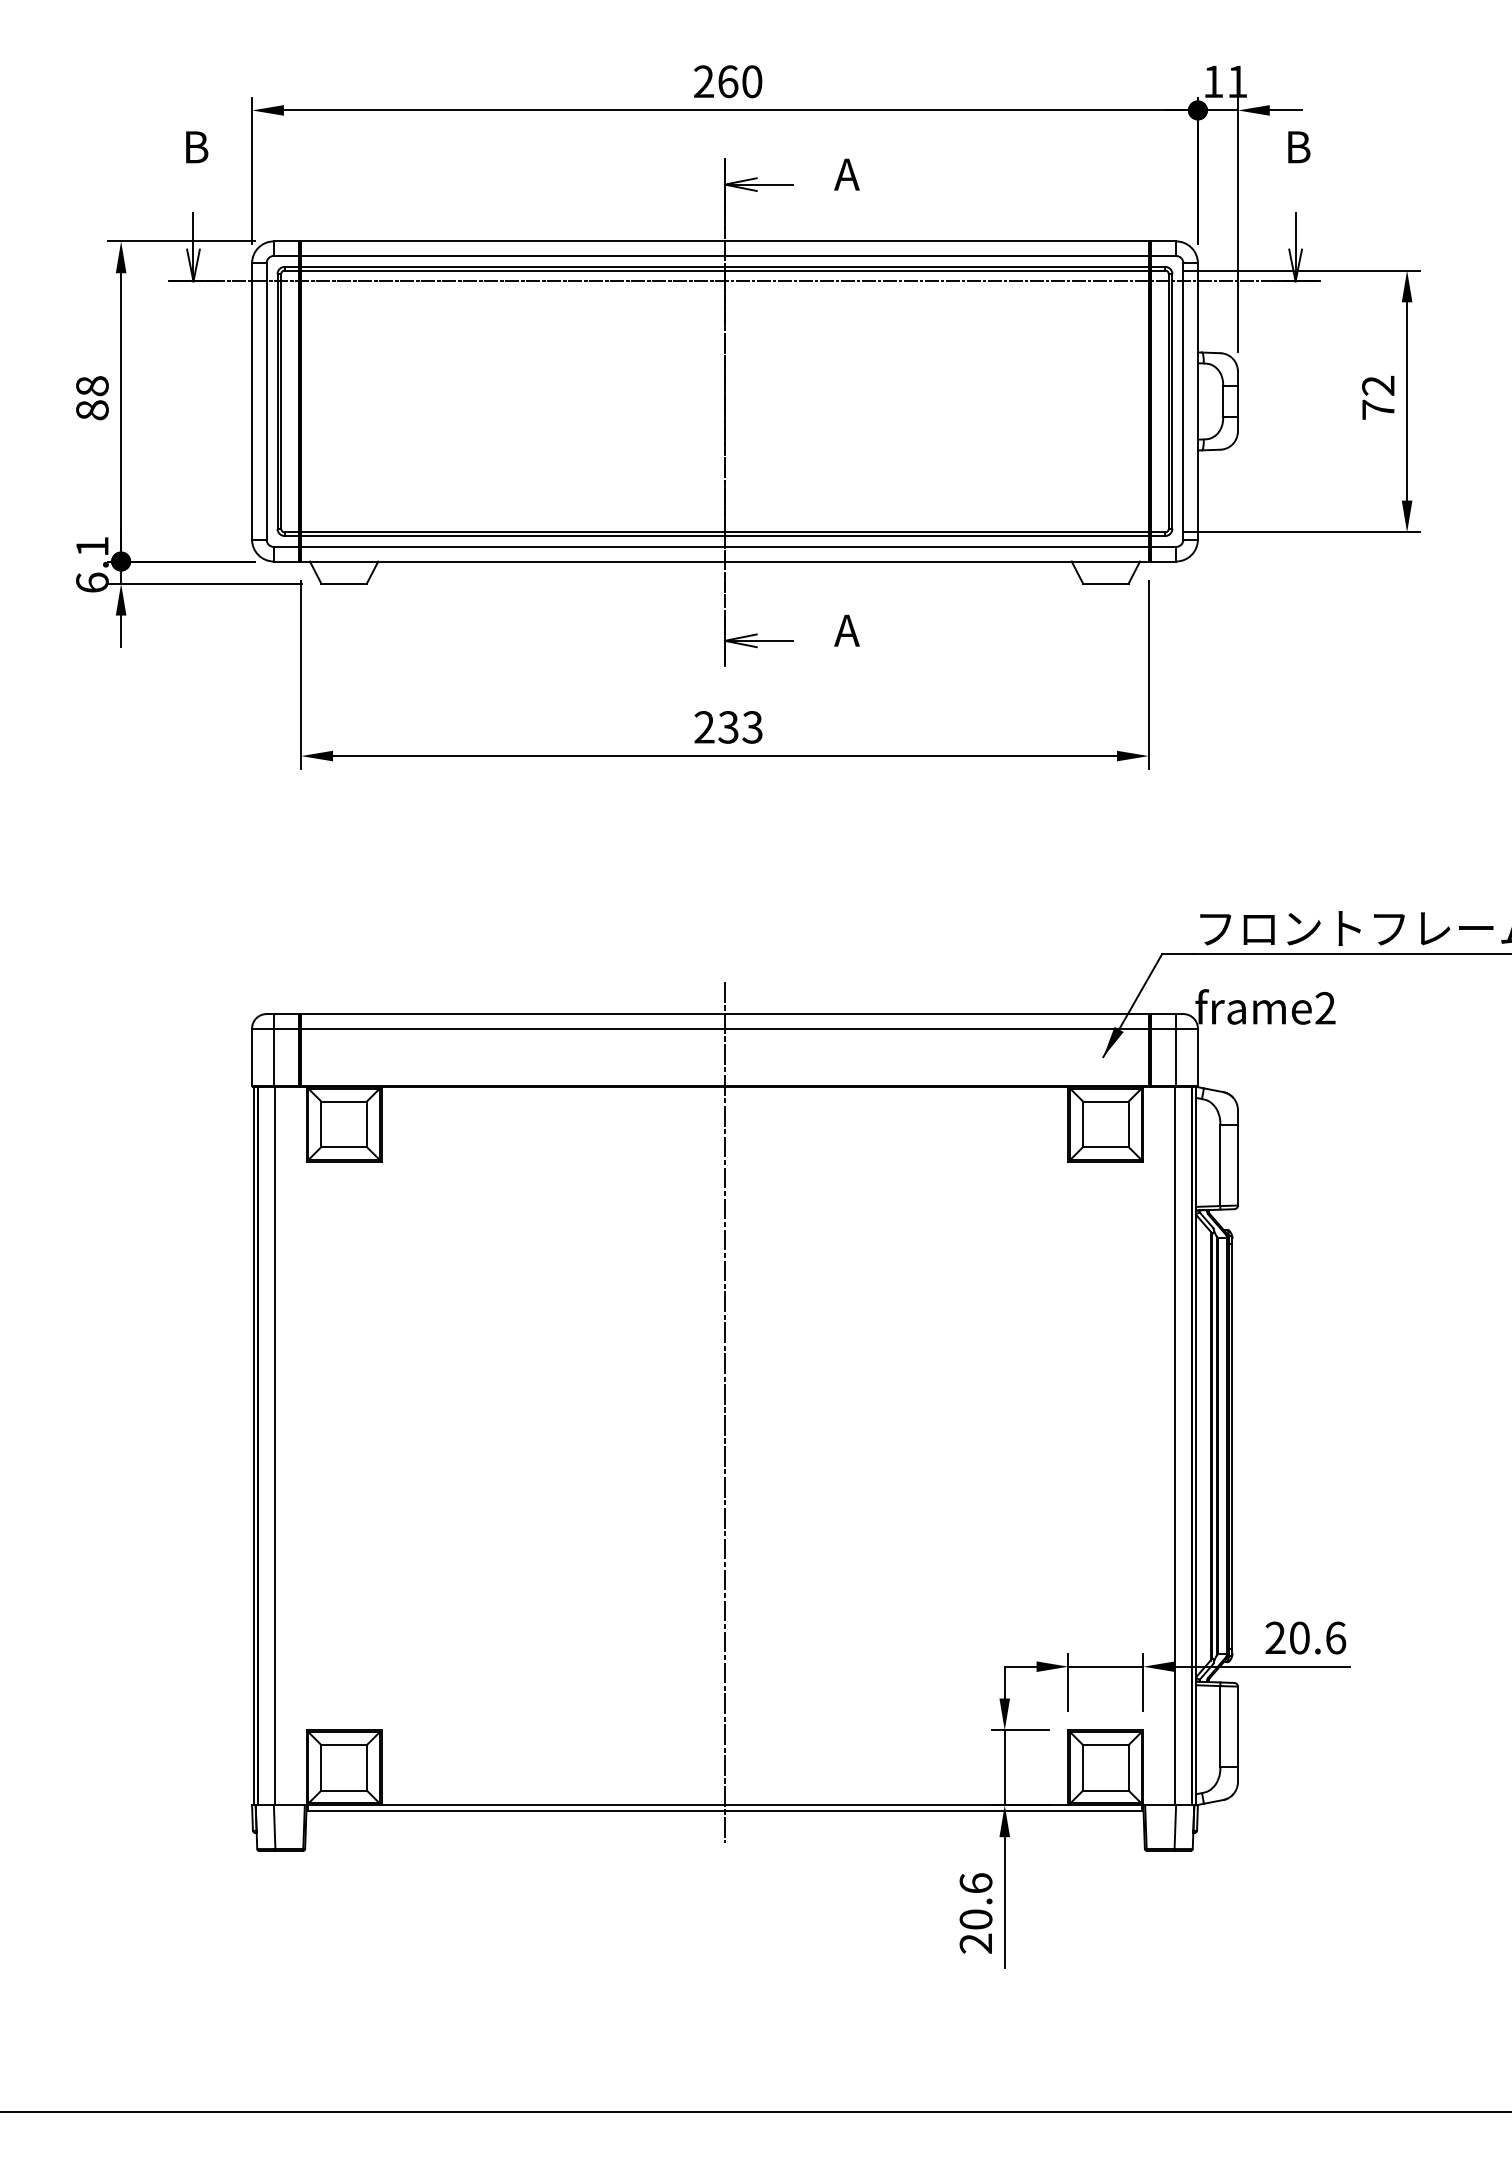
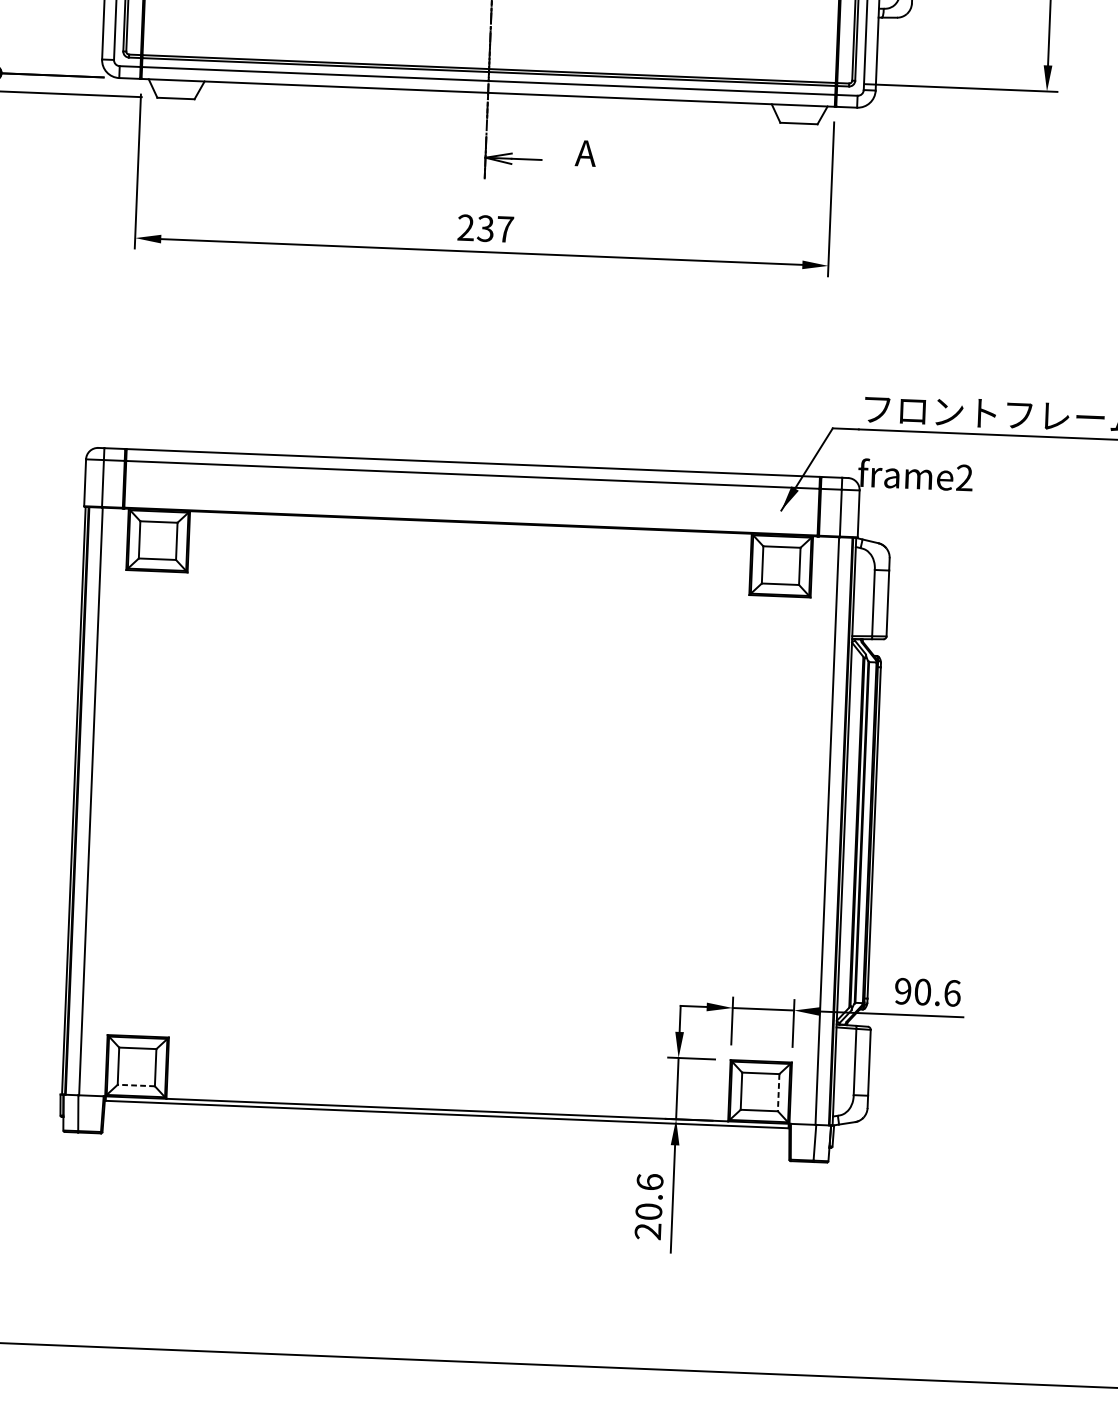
text: (752, 727) -> (505, 229), 233 -> 237
line: (725, 1412) -> (460, 788), removed
text: (1275, 1638) -> (903, 991), 20.6 -> 90.6
line: (1128, 1767) -> (778, 1092), solid -> dashed
line: (344, 1790) -> (136, 1085), solid -> dashed

